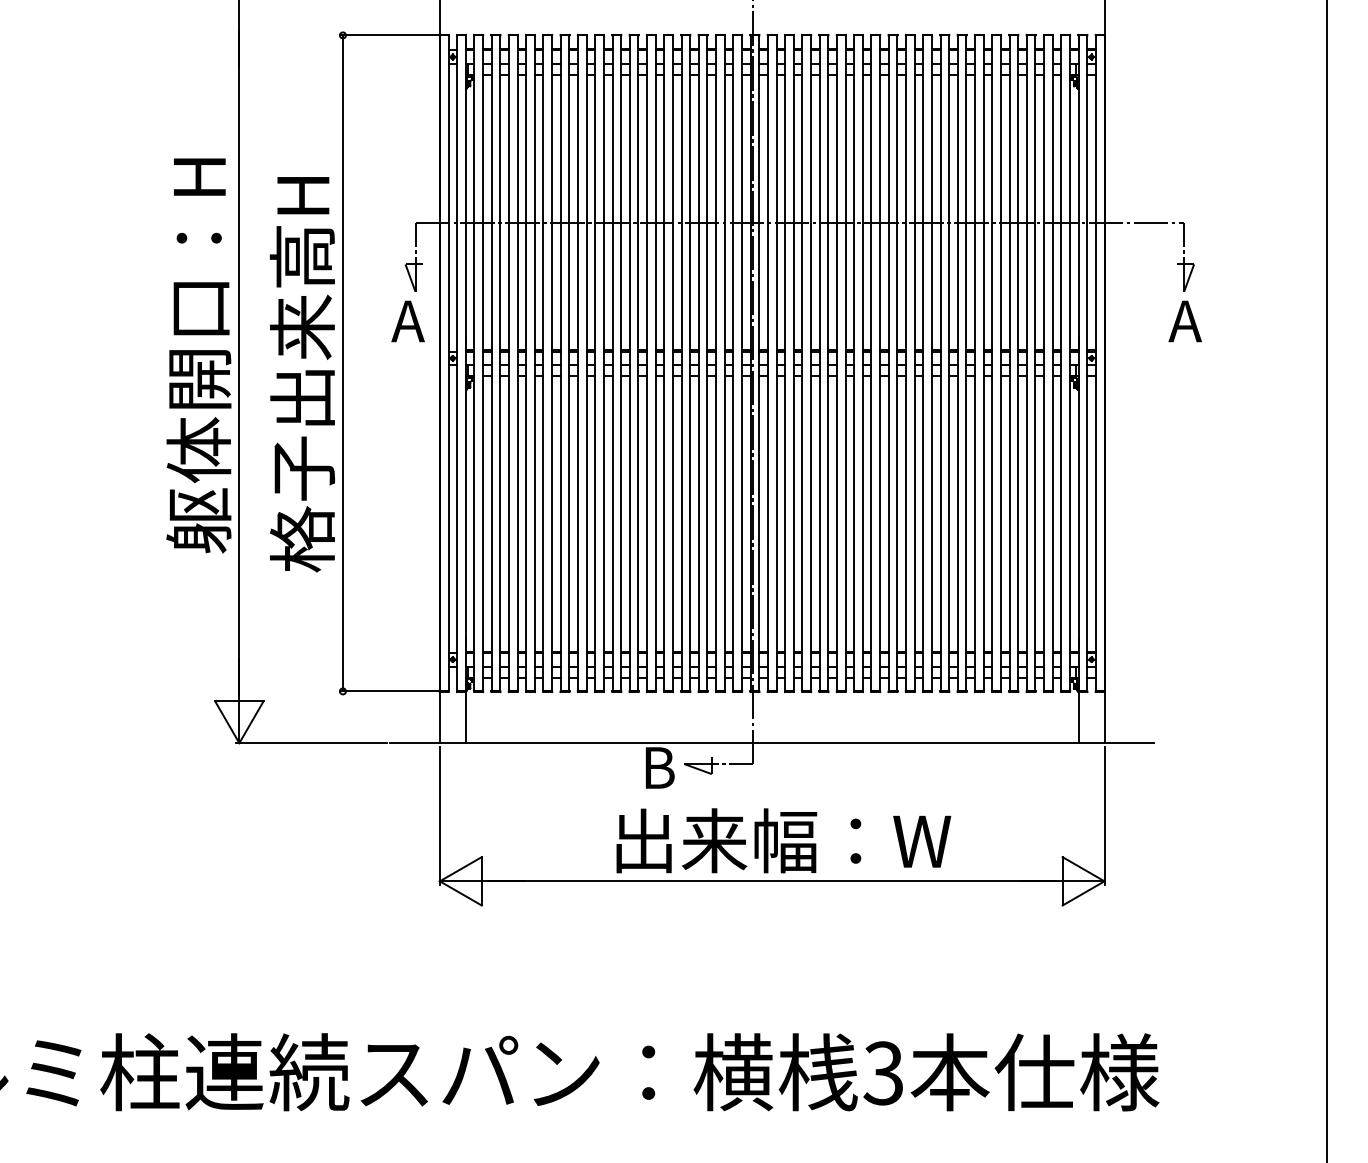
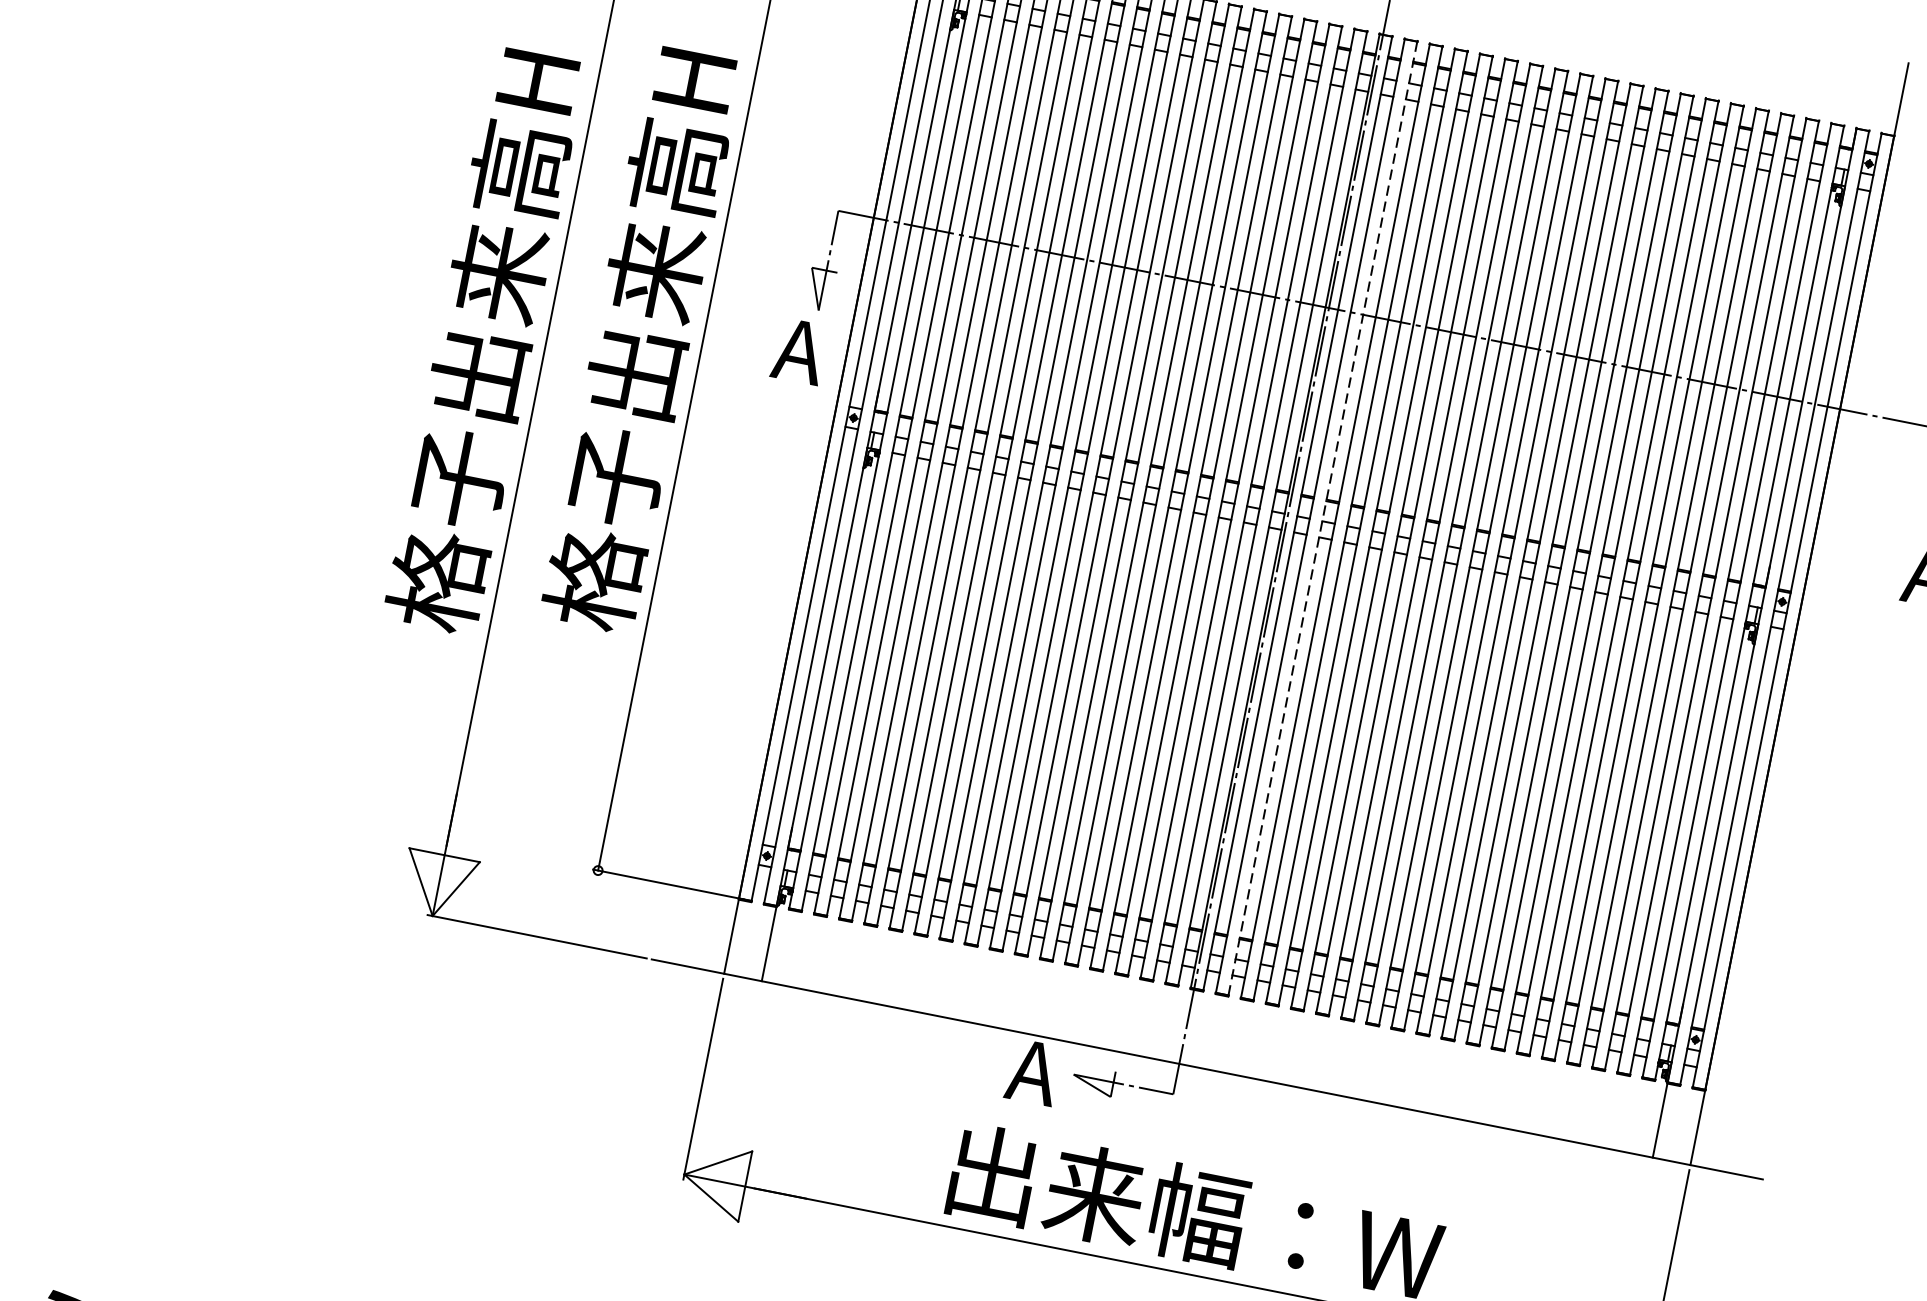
line: (776, 362) -> (1323, 517), solid -> dashed
text: (301, 374) -> (640, 339), moved
text: (198, 380) -> (477, 376), 躯体開口：H -> 格子出来高H
text: (657, 767) -> (1033, 1071), B -> A

